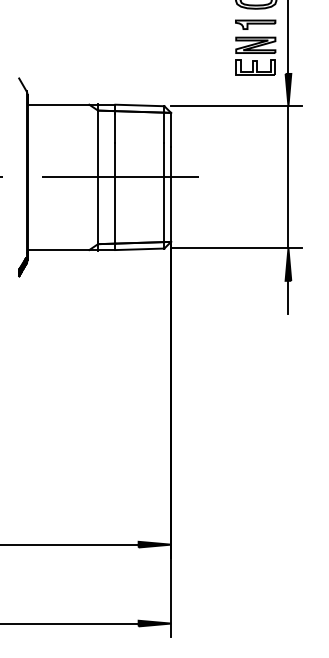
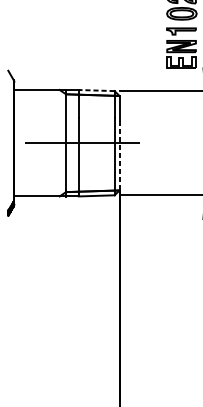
line: (139, 105) -> (96, 90), solid -> dashed
line: (171, 194) -> (119, 155), solid -> dashed

